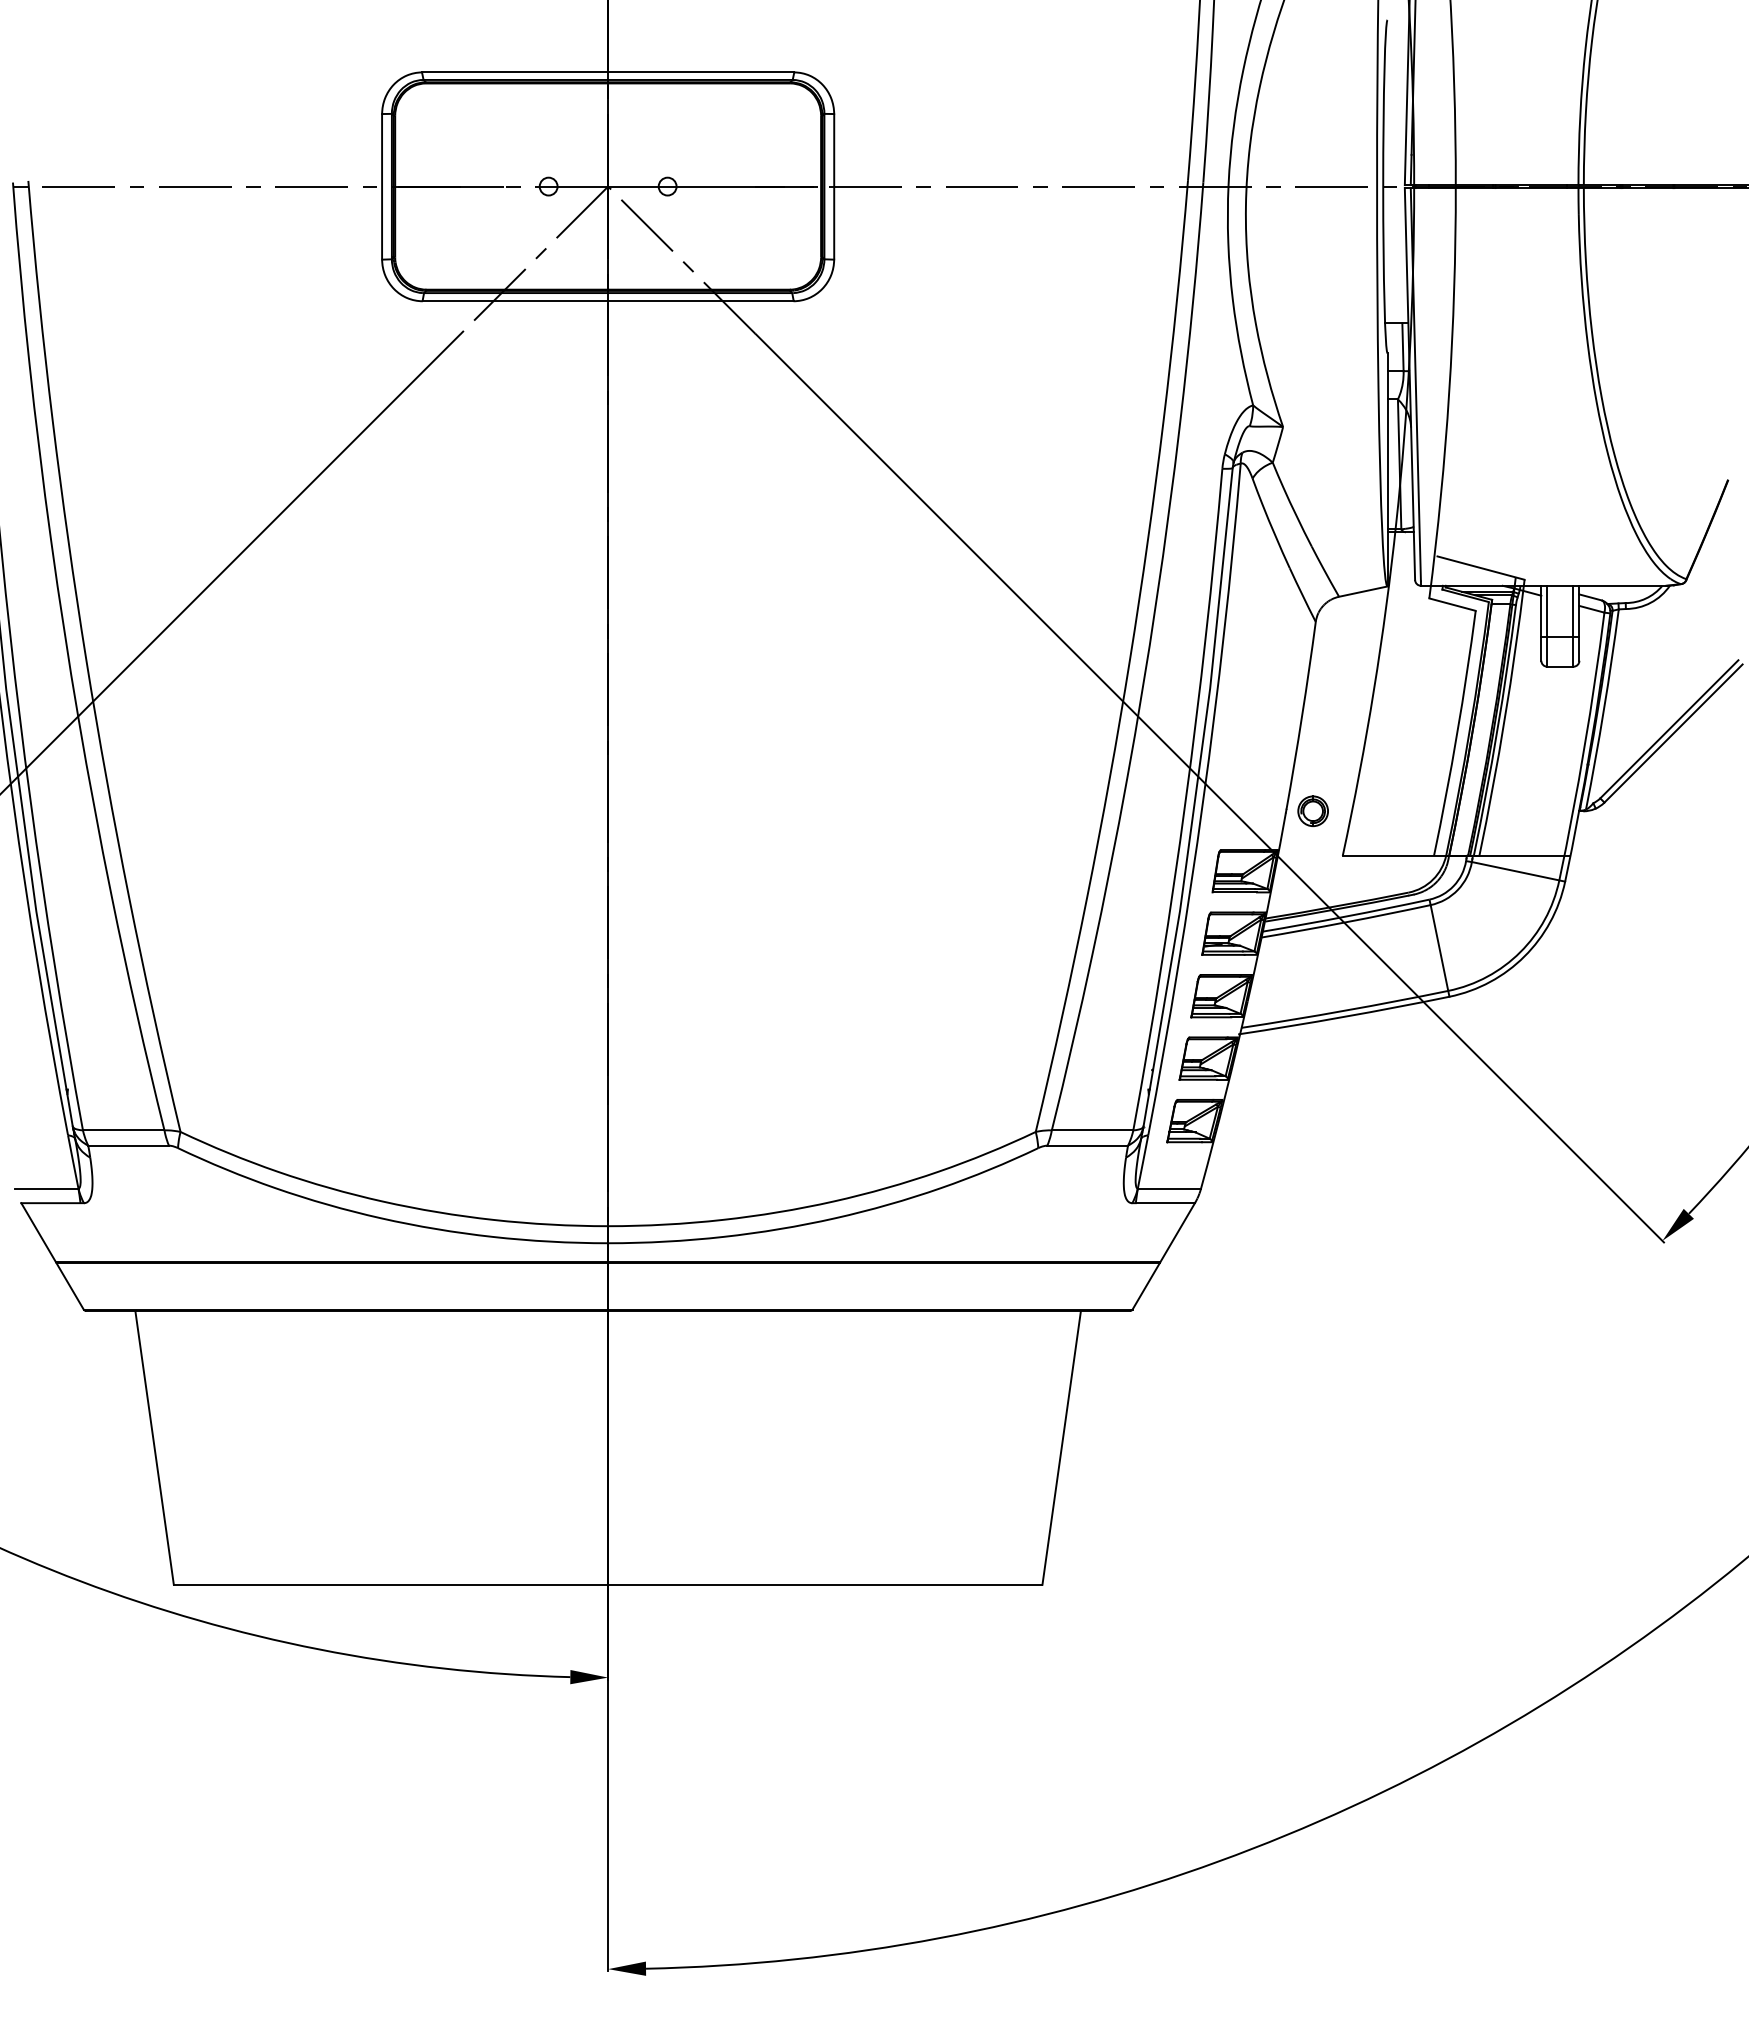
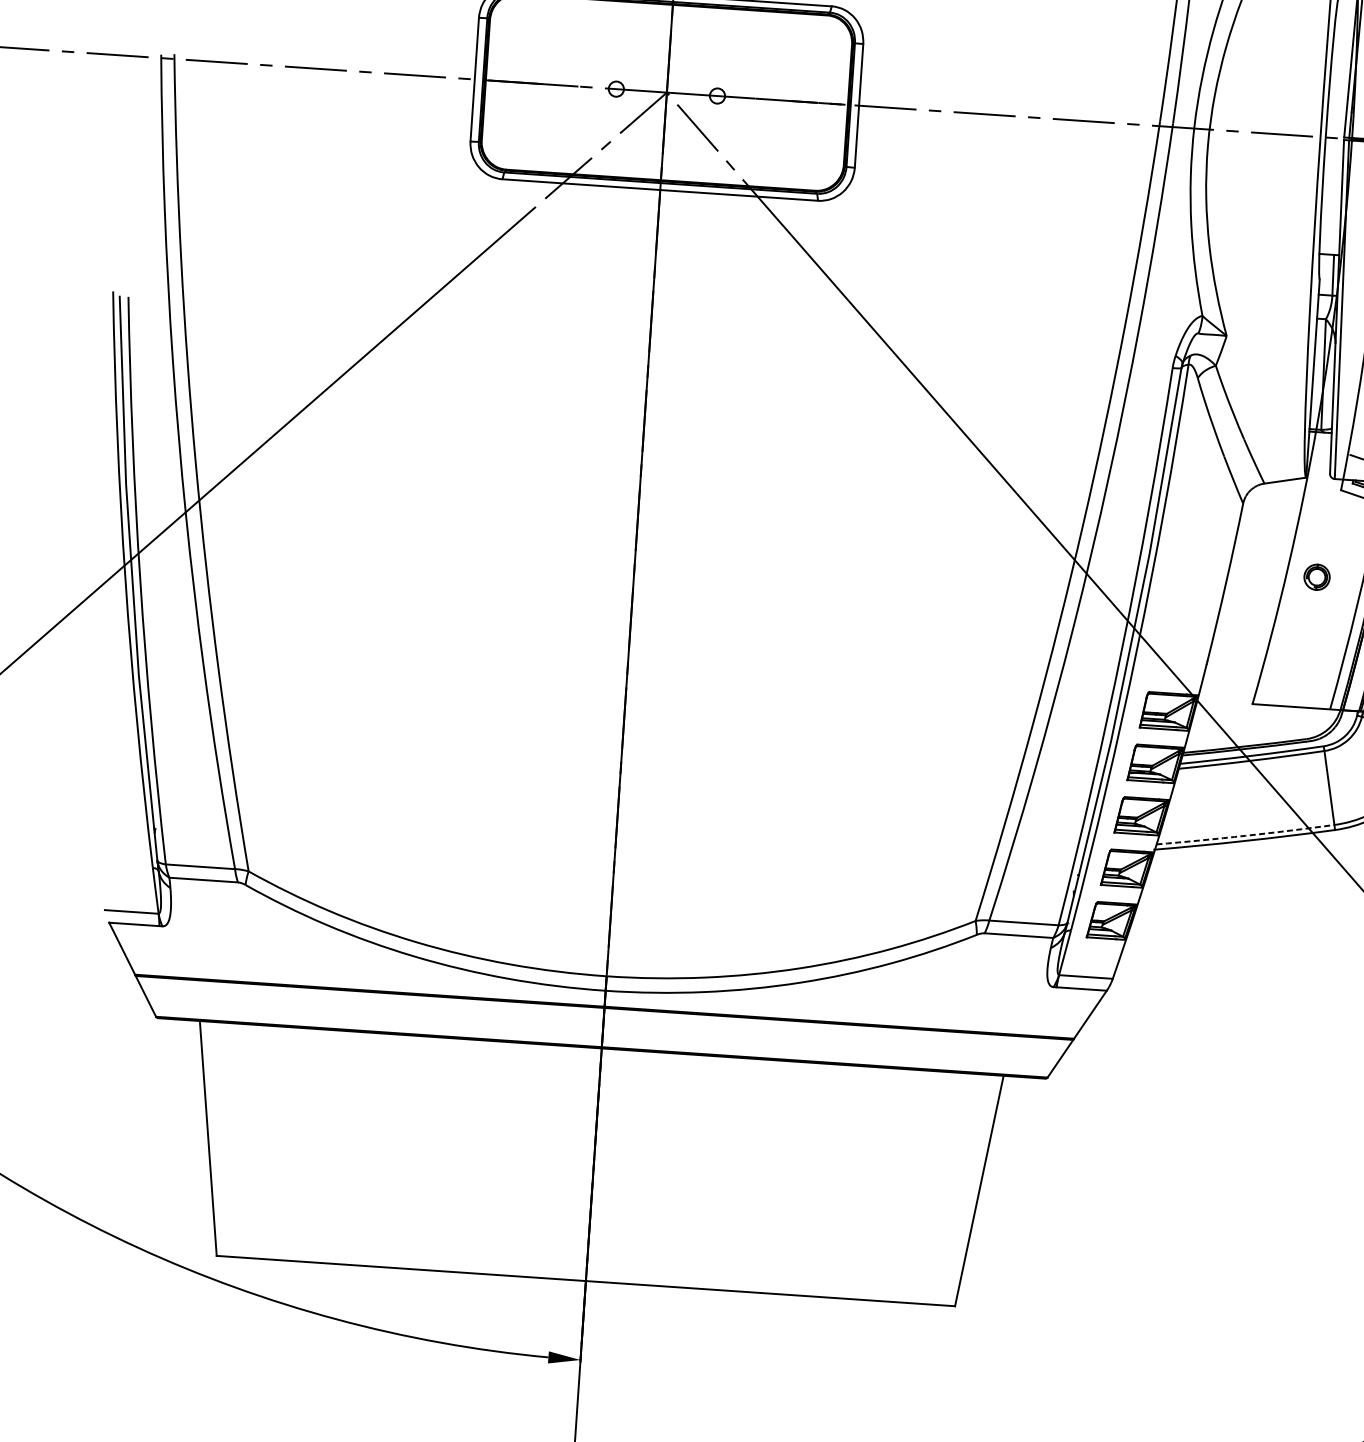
part: (1312, 811) -> (1316, 577), moved
arc: (1345, 1010) -> (1245, 835), solid -> dashed

